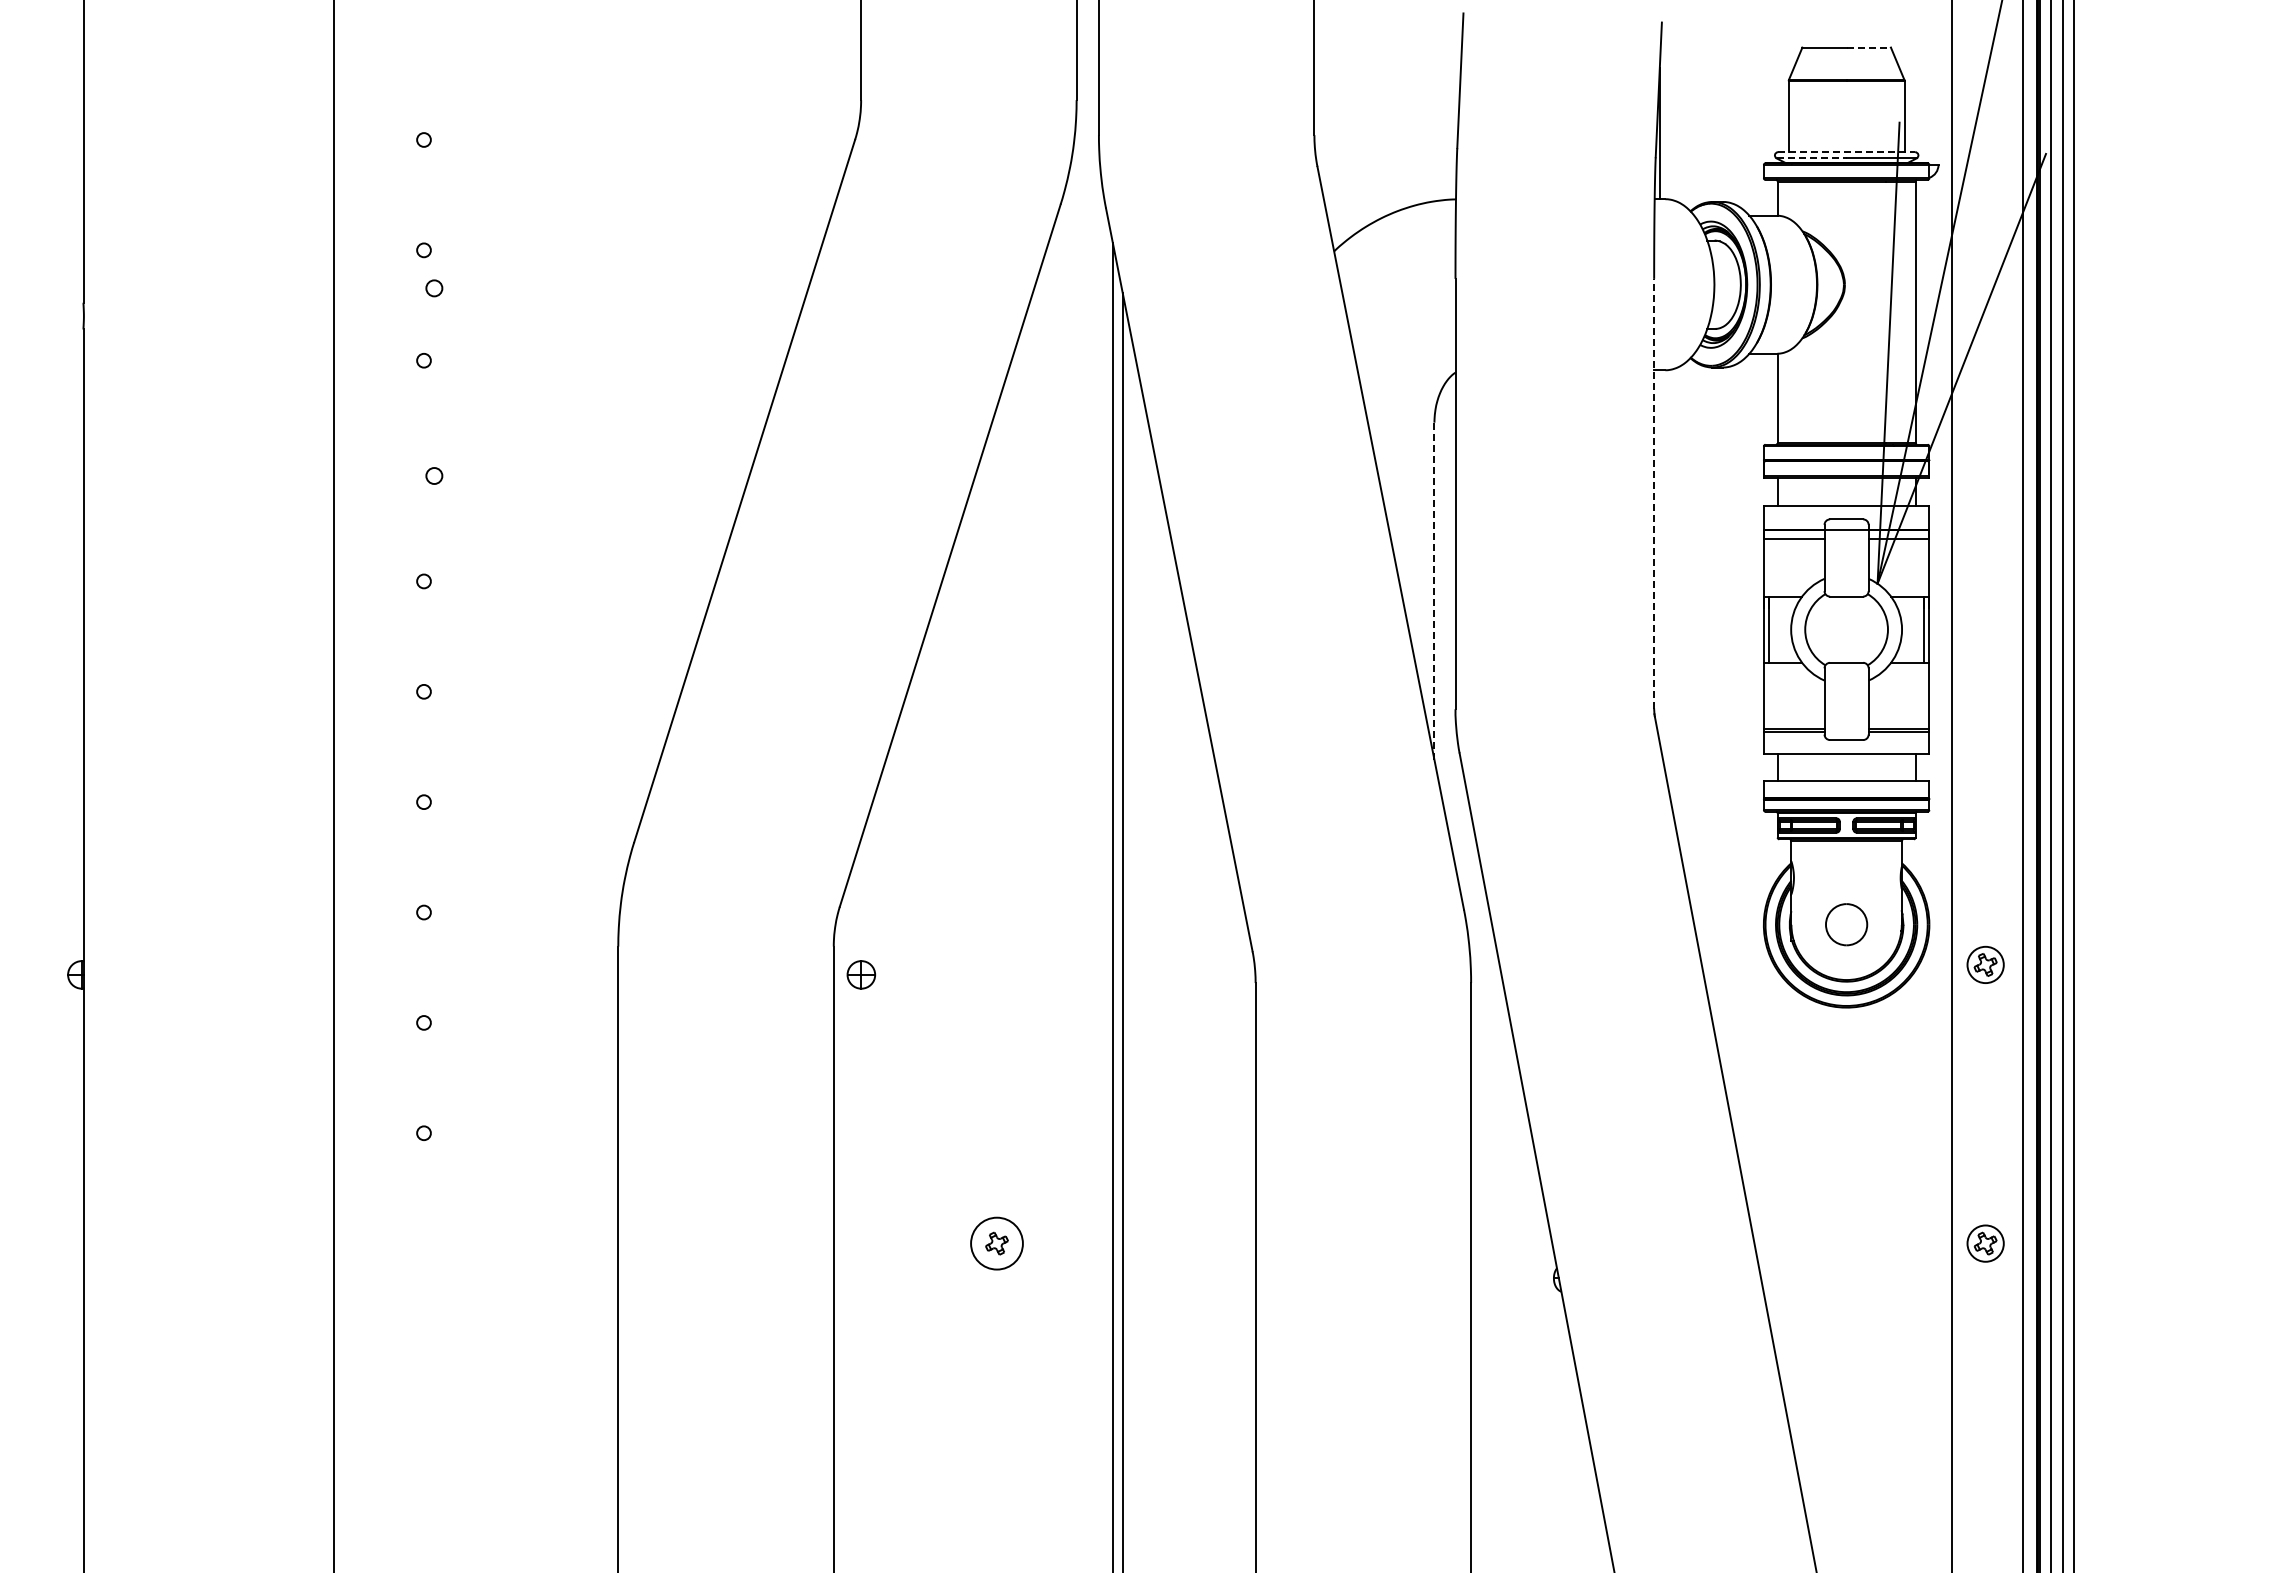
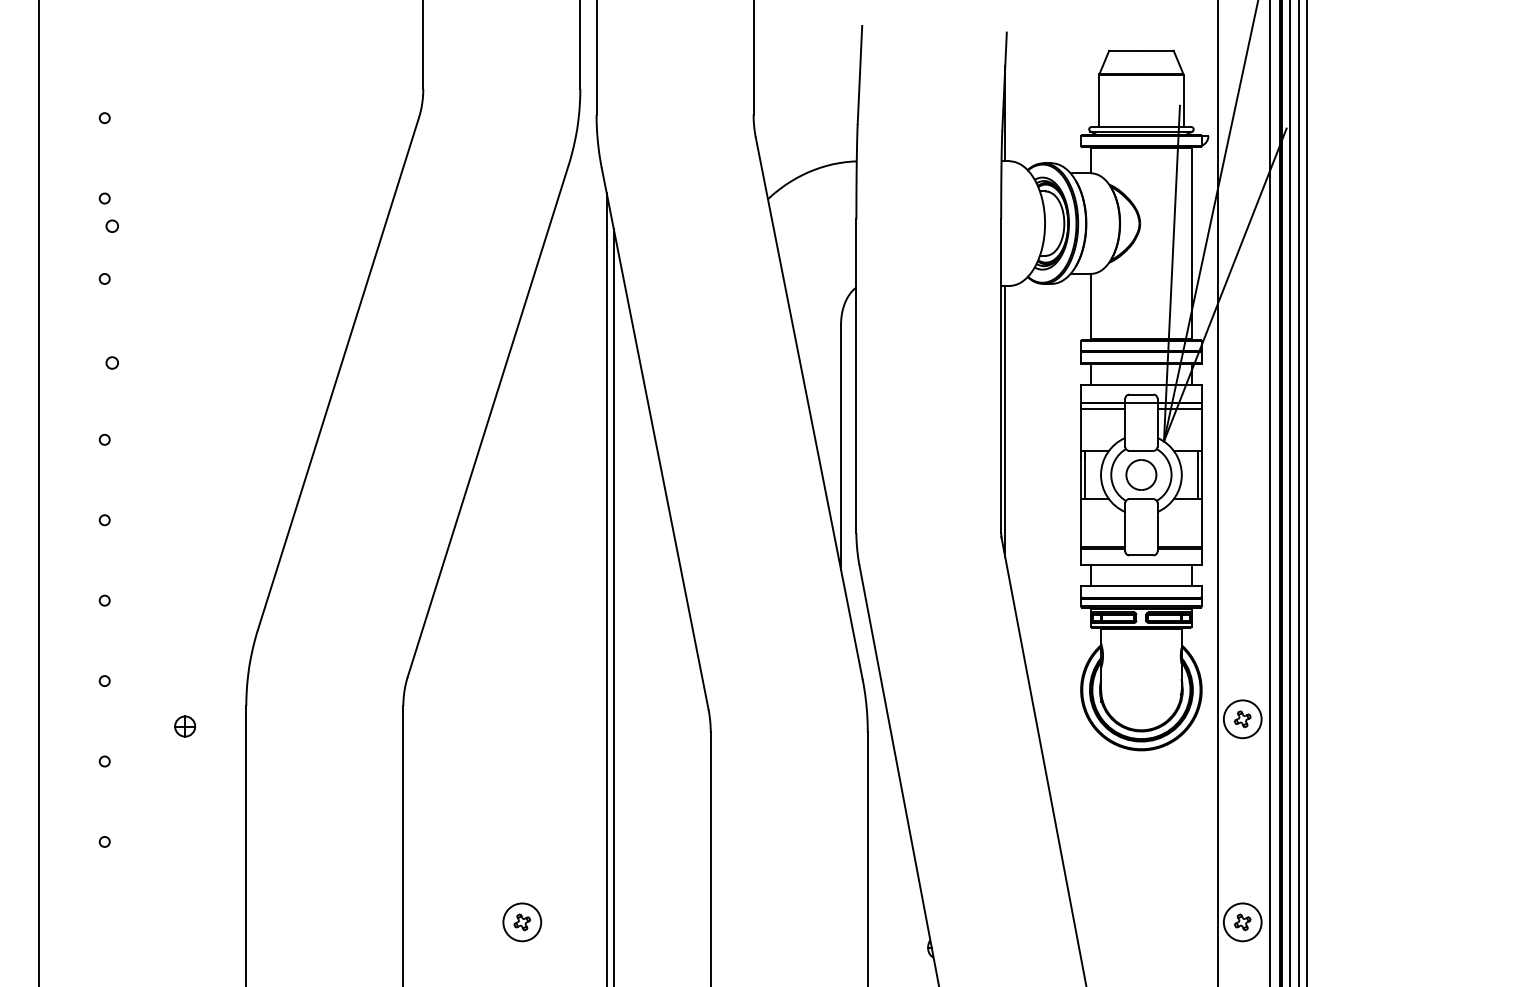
line: (1869, 47) -> (1158, 50), dashed -> solid
line: (1847, 152) -> (1142, 127), dashed -> solid
line: (1811, 158) -> (1115, 131), dashed -> solid
line: (1654, 493) -> (1001, 375), dashed -> solid
line: (1659, 556) -> (1005, 421), added
line: (1434, 591) -> (841, 447), dashed -> solid
part: (1846, 924) -> (1141, 474), moved
circle: (1985, 964) -> (1242, 718), size x1.43
part: (861, 974) -> (185, 726), moved
circle: (1985, 1243) -> (1242, 922), size x1.43

